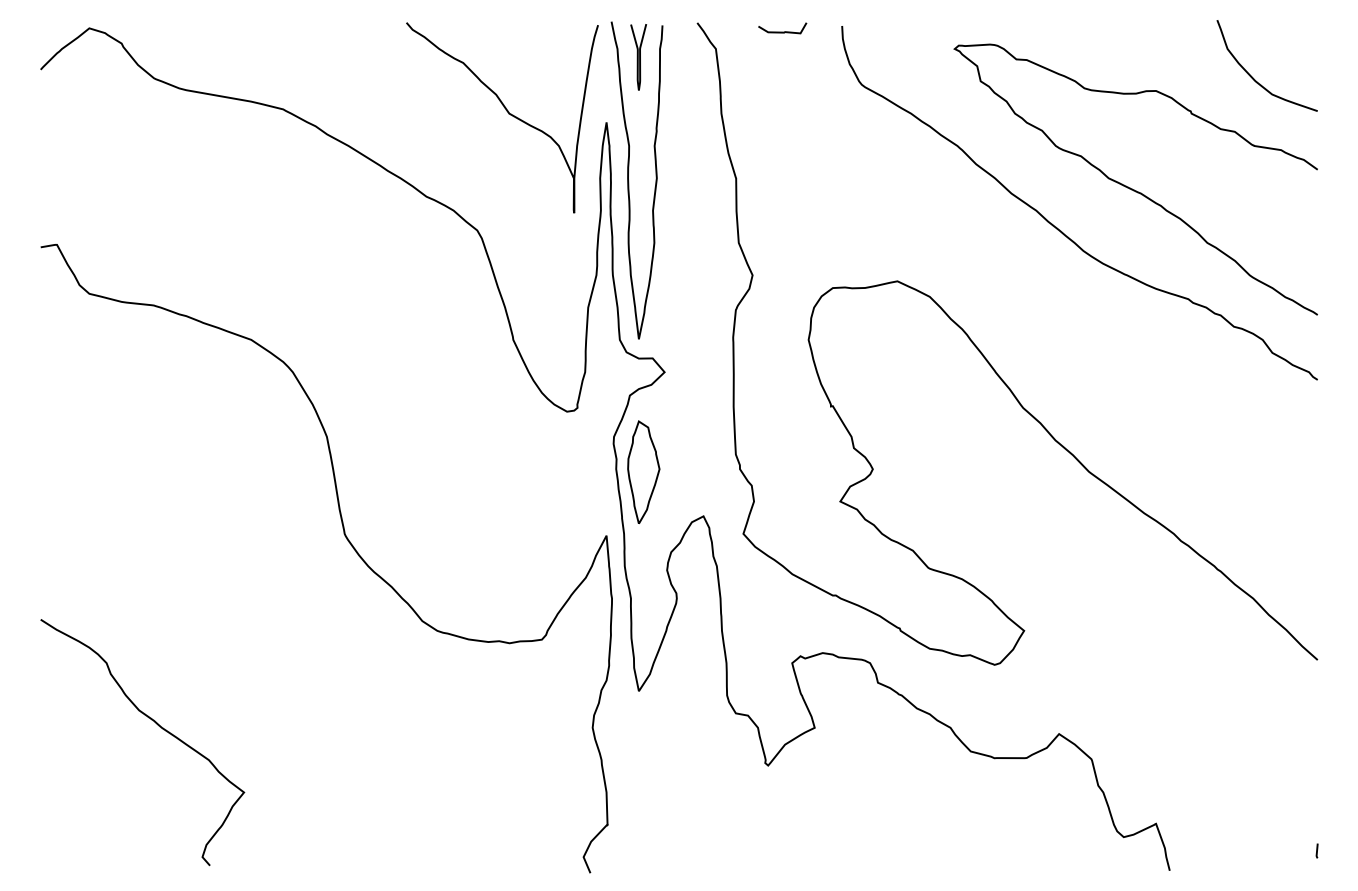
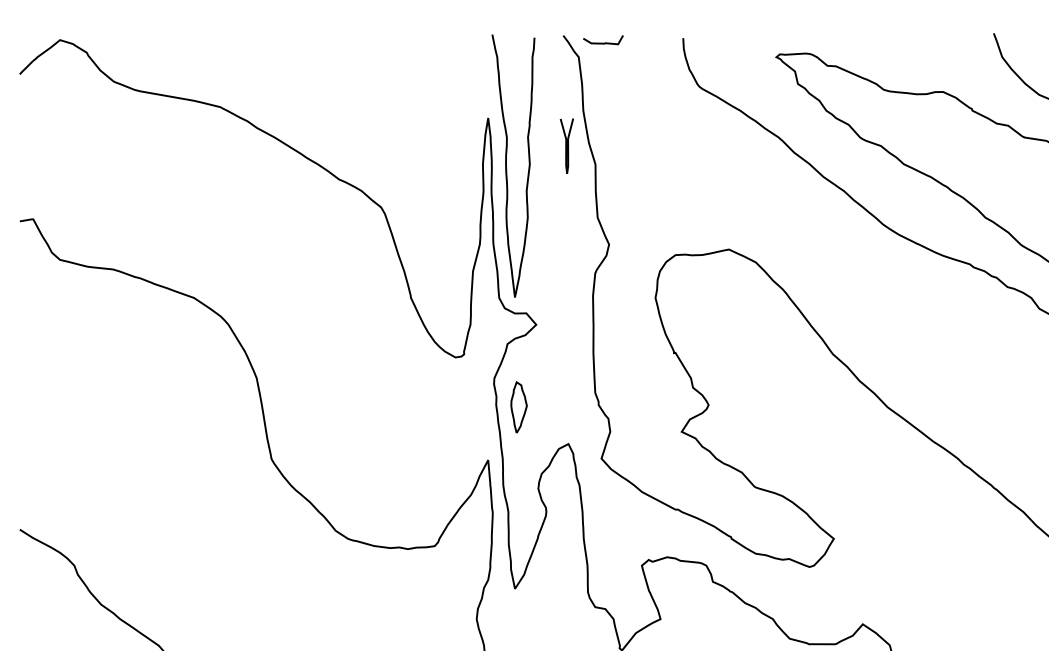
curve: (782, 31) -> (603, 42), moved
curve: (638, 57) -> (566, 146), moved
curve: (508, 114) -> (407, 111), removed
part: (643, 471) -> (518, 406), size x0.6

